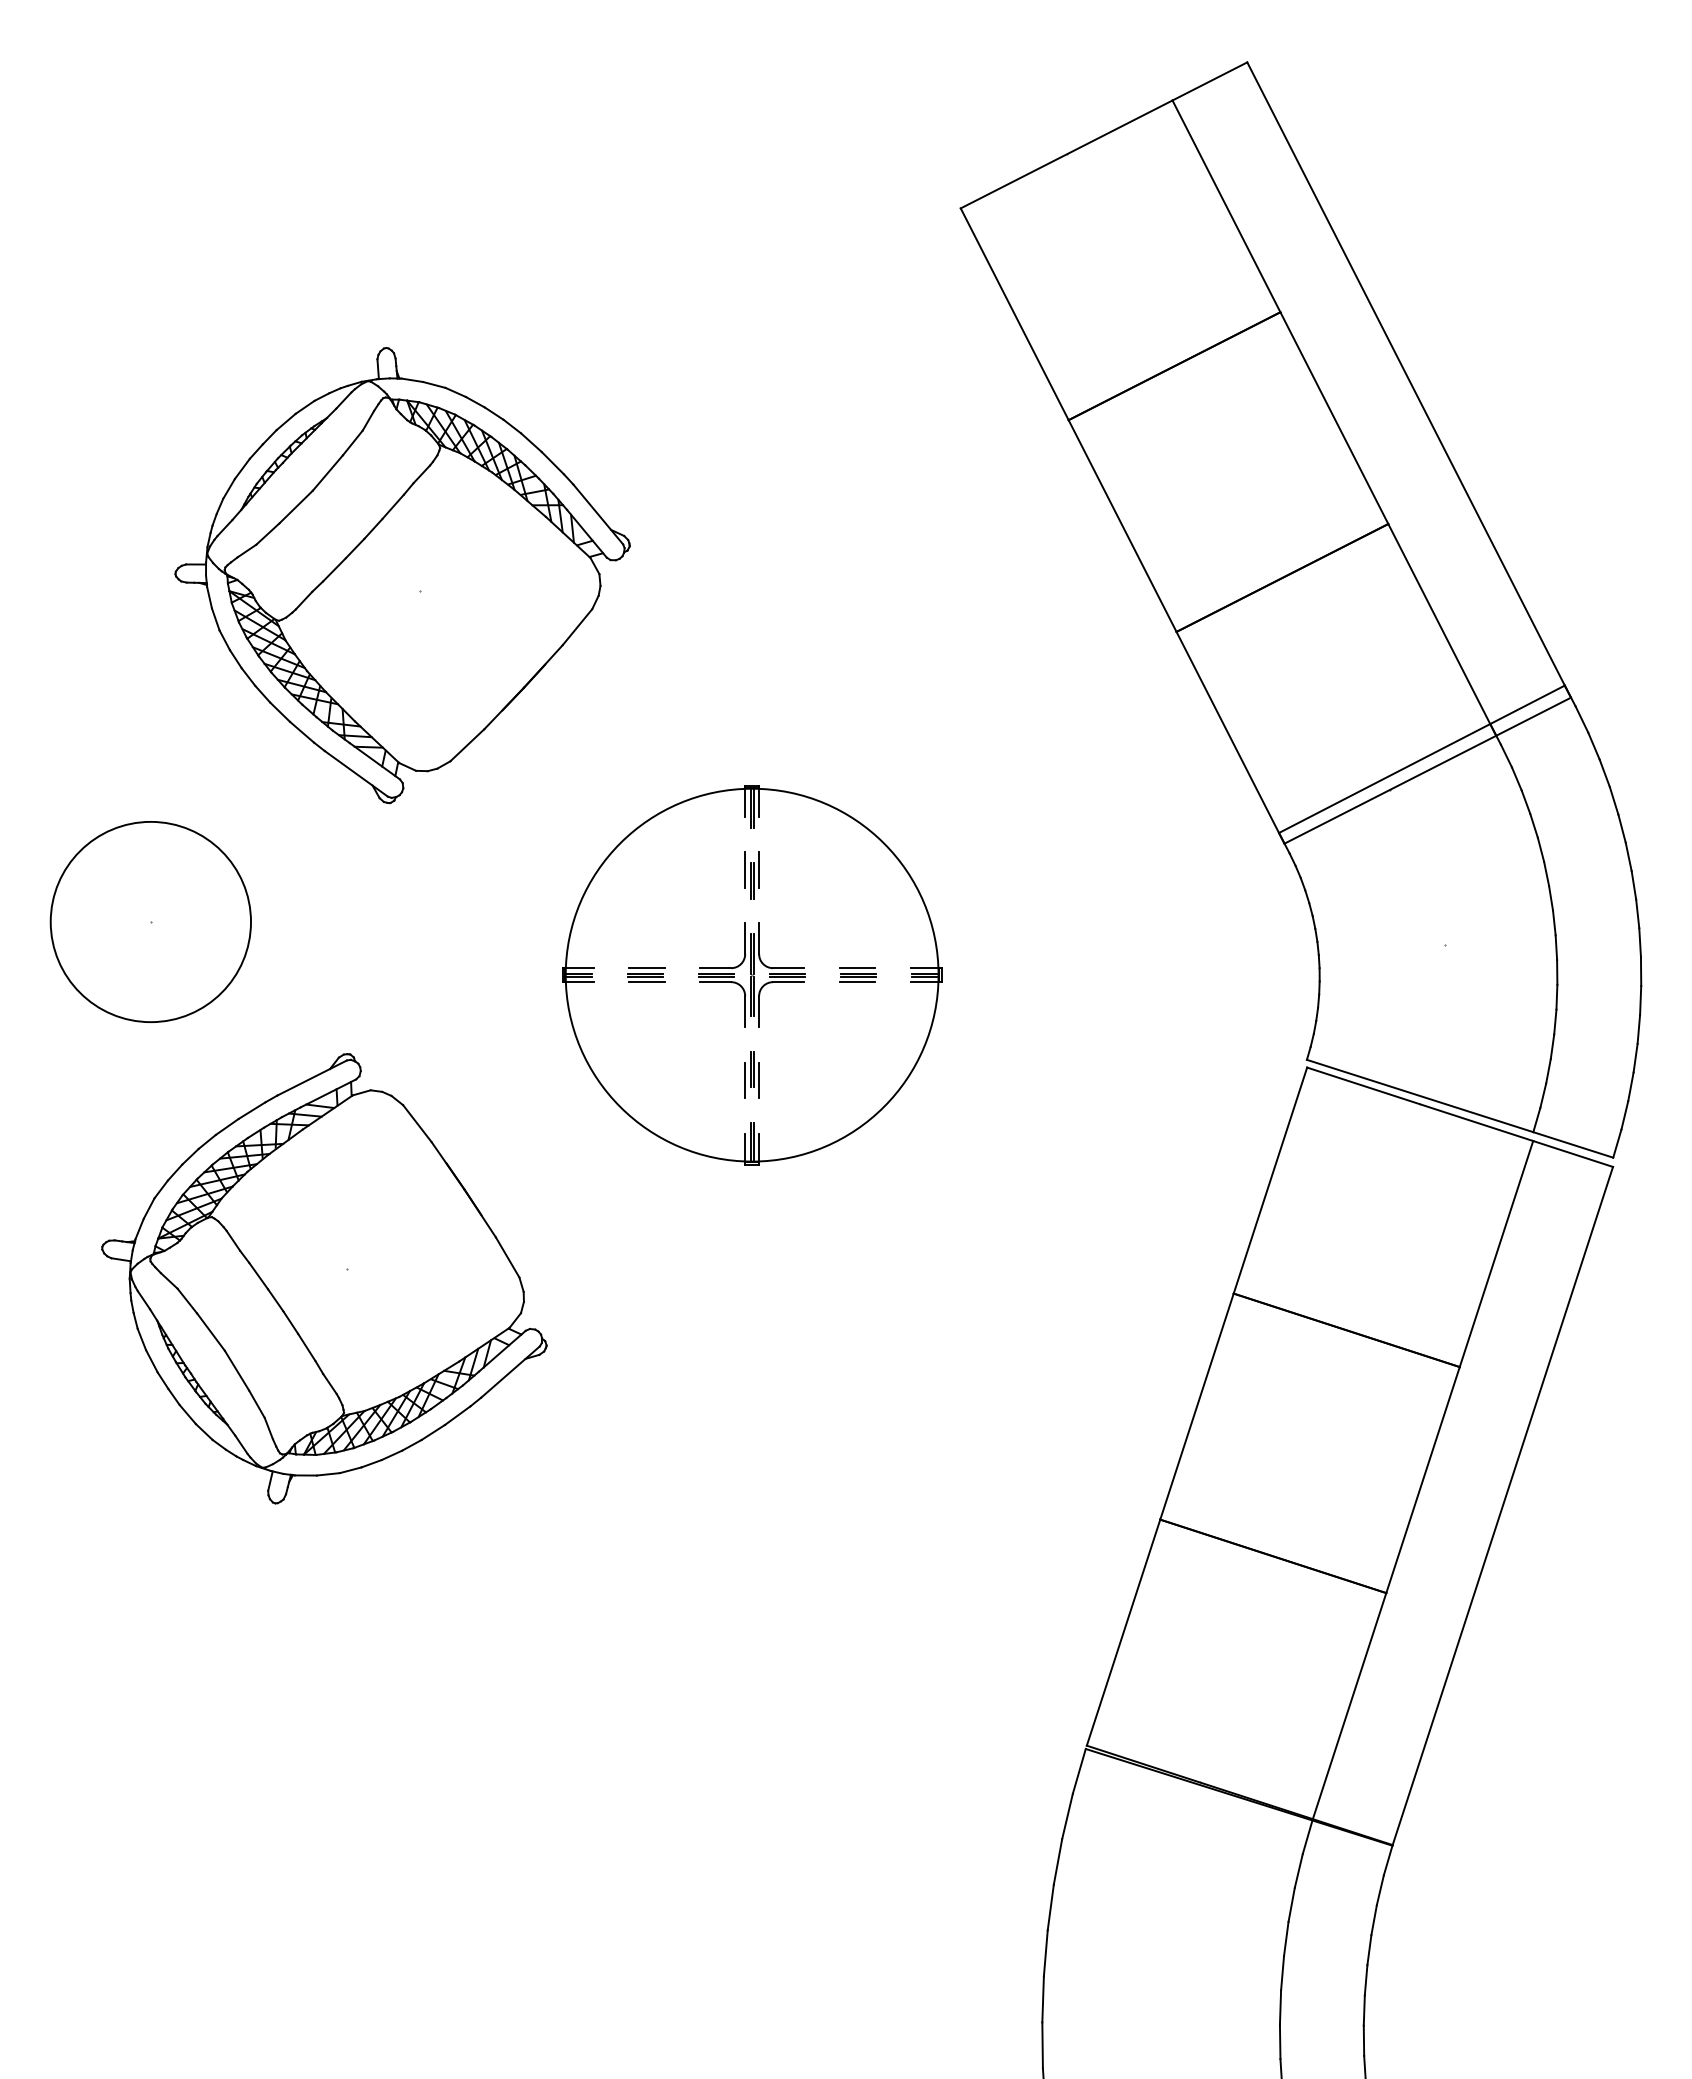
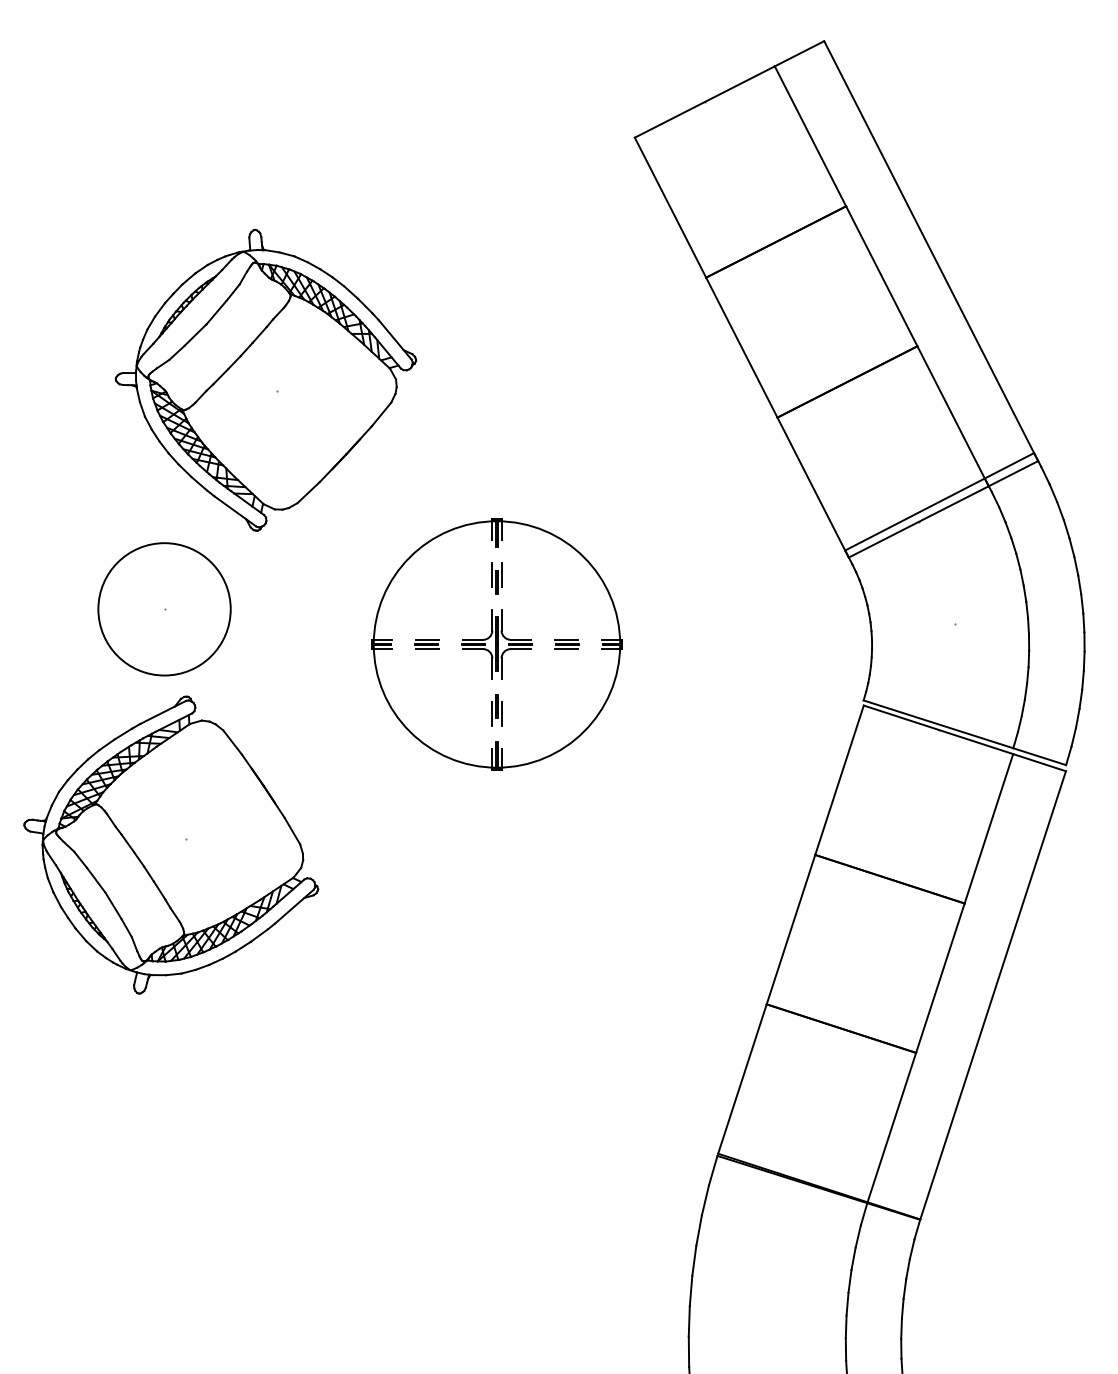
part: (150, 922) -> (164, 609), moved
part: (324, 1277) -> (171, 844), moved

